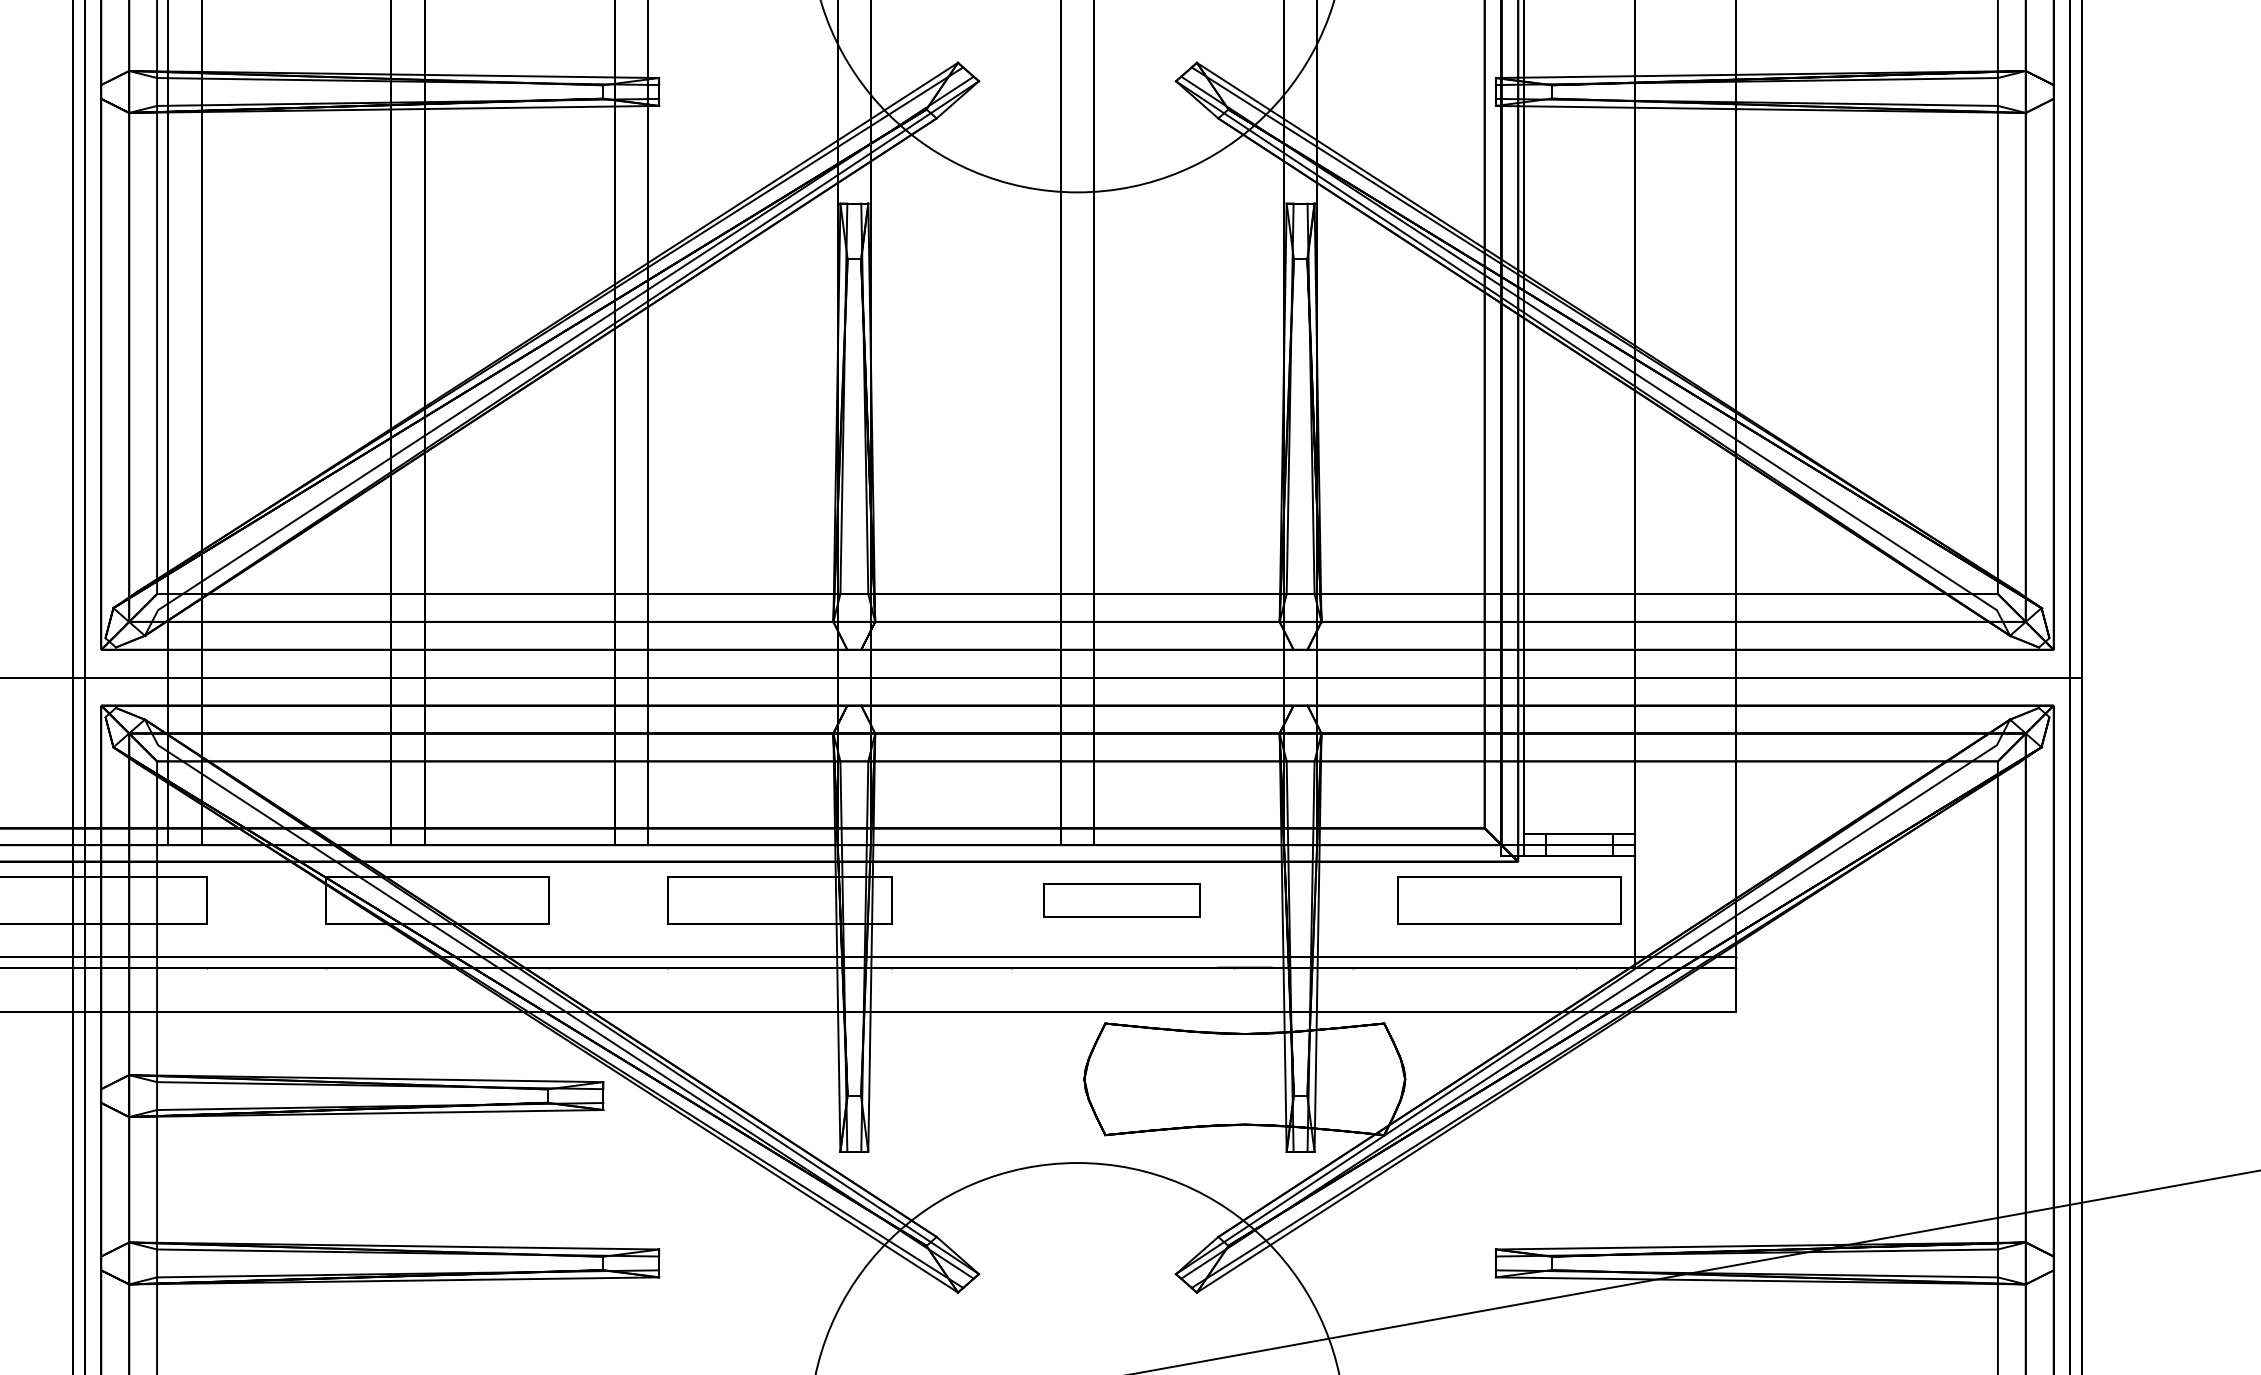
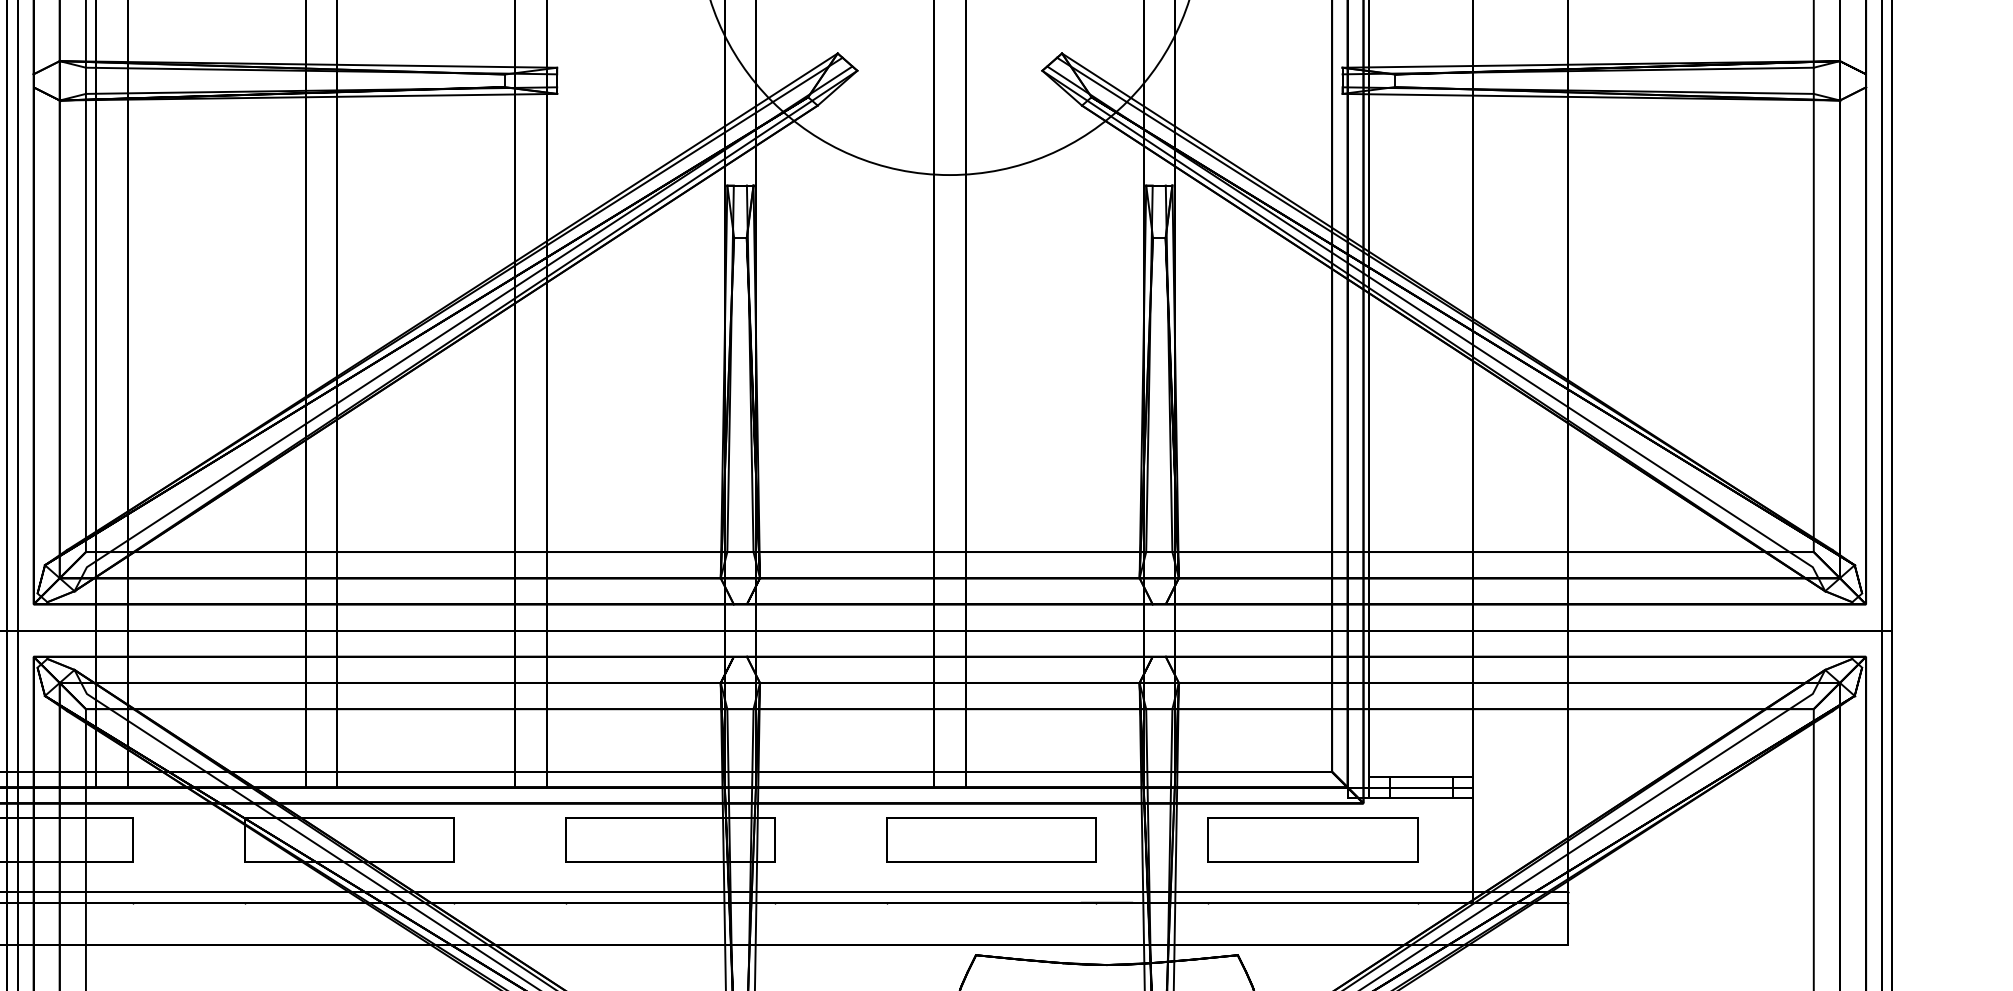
part: (1122, 900) -> (992, 839), size x1.43
part: (1509, 900) -> (1313, 839), moved

